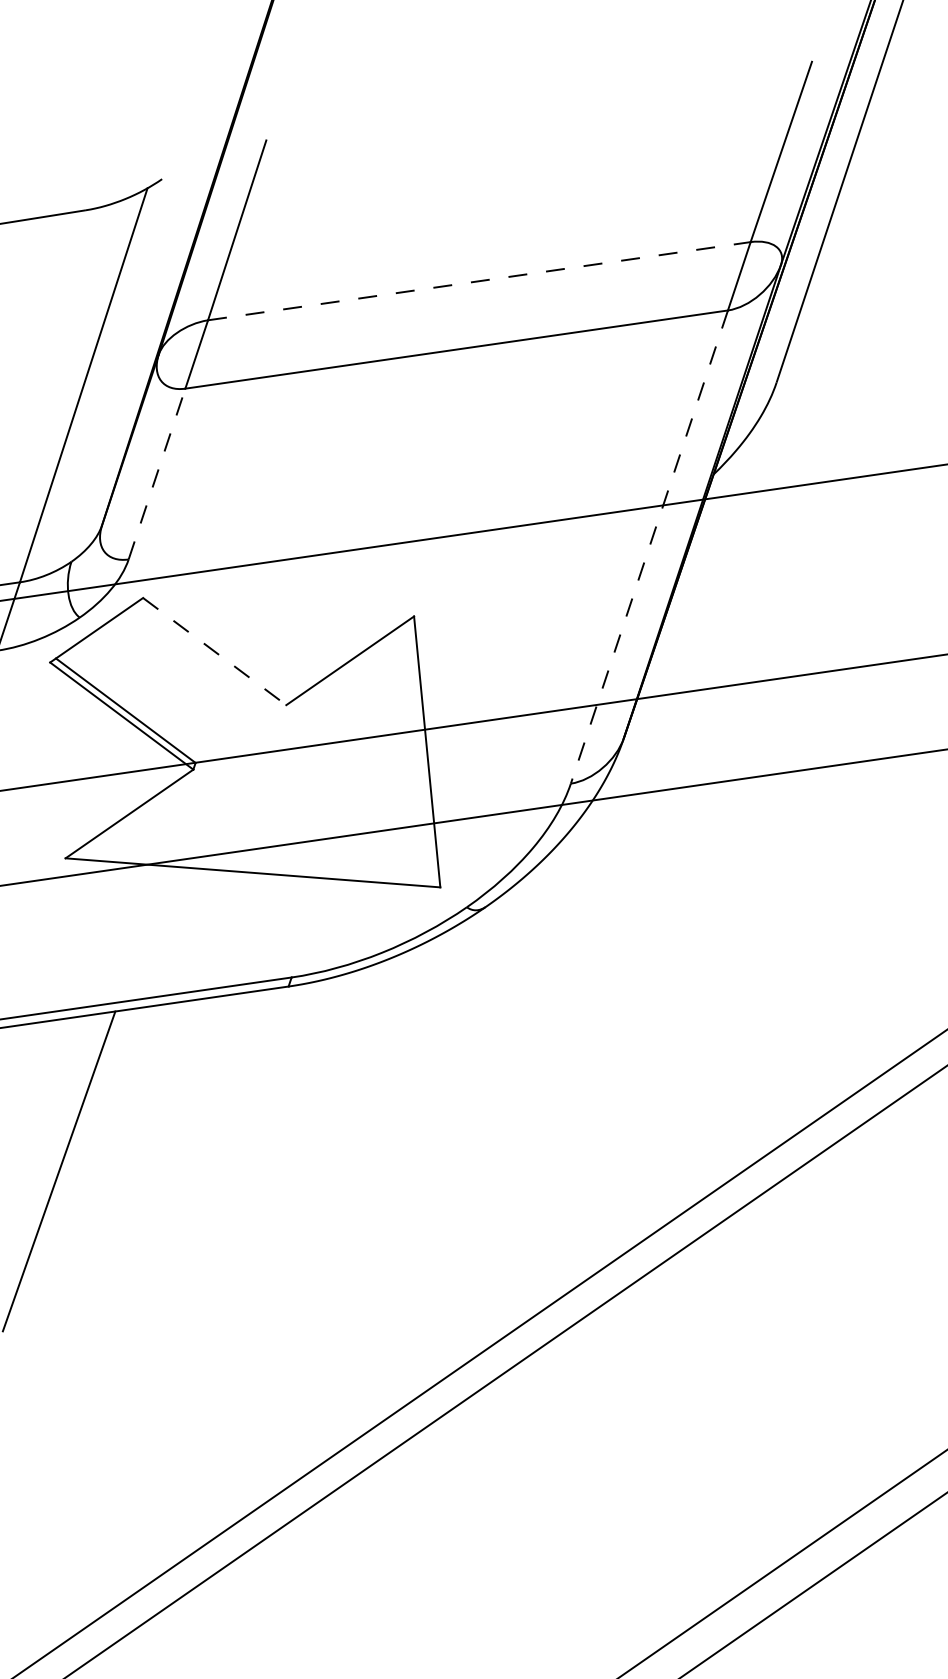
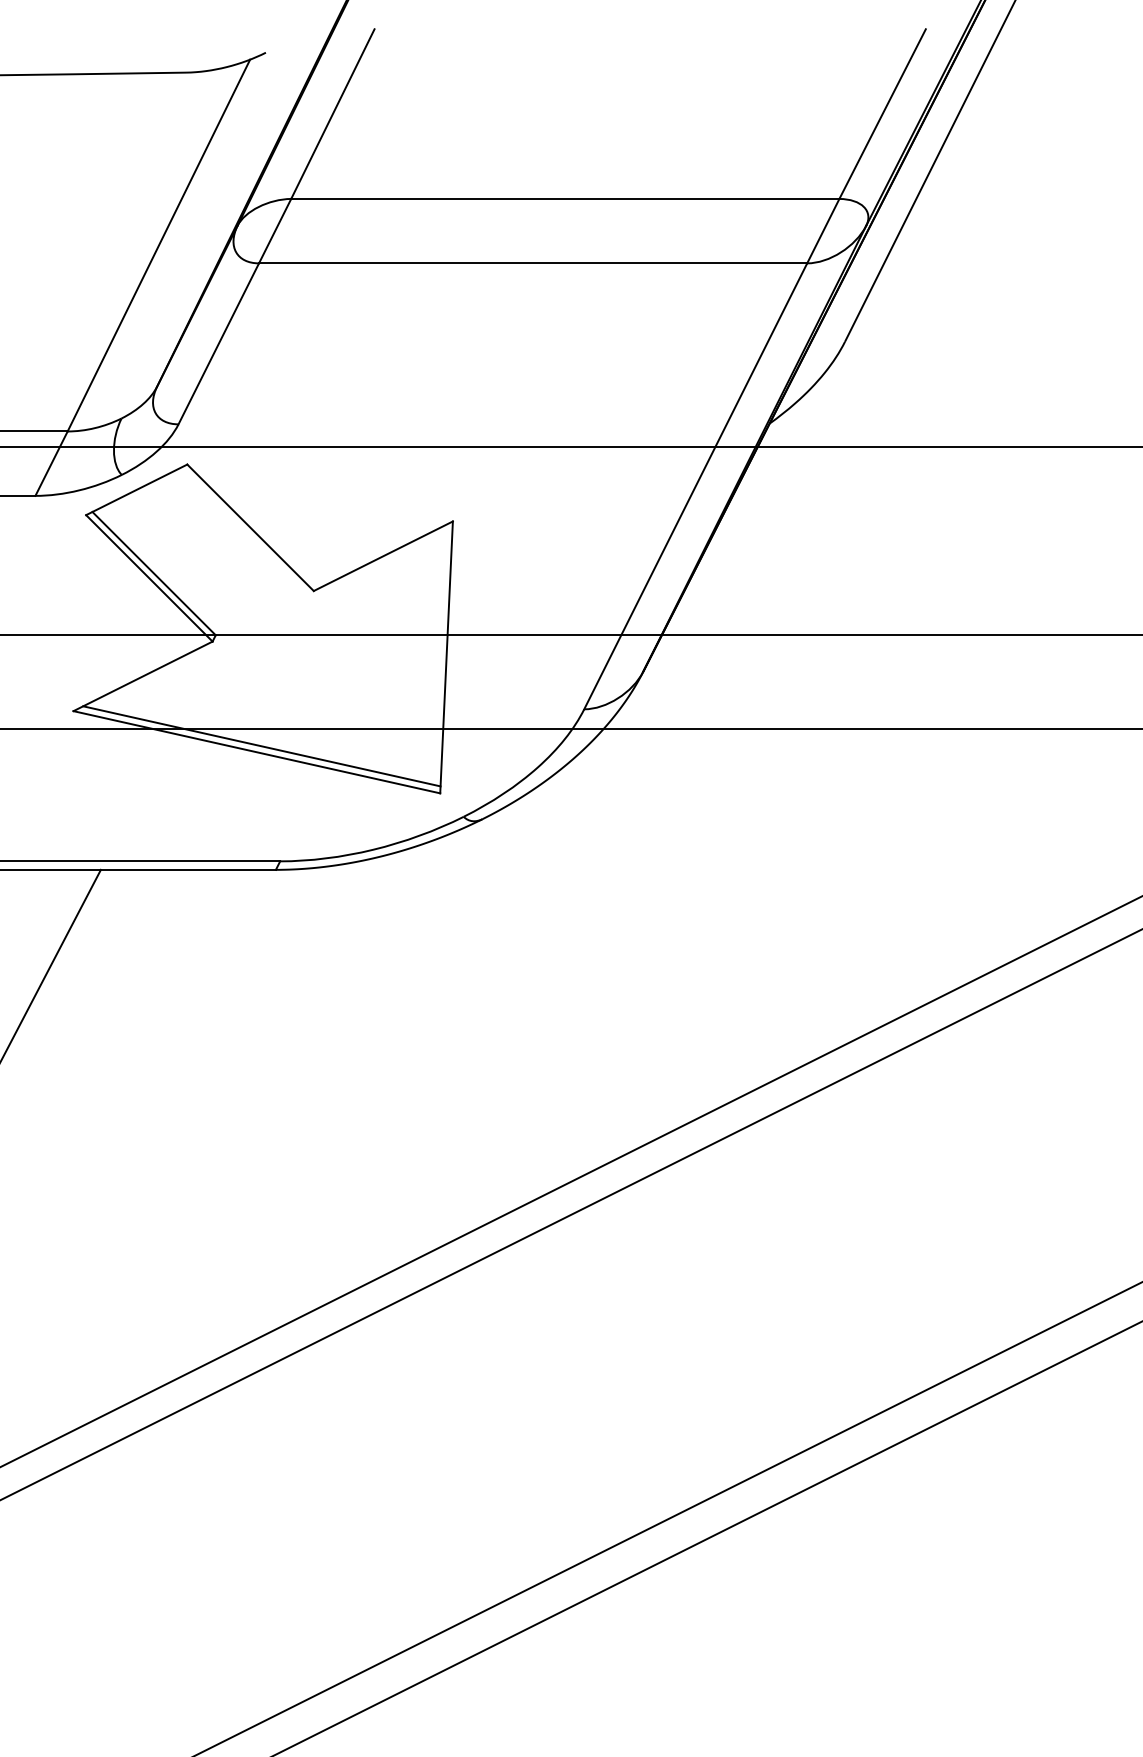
line: (479, 280) -> (565, 198), dashed -> solid
line: (156, 473) -> (218, 343), dashed -> solid
line: (649, 547) -> (695, 486), dashed -> solid
line: (214, 652) -> (250, 528), dashed -> solid
line: (256, 866) -> (261, 746), added

